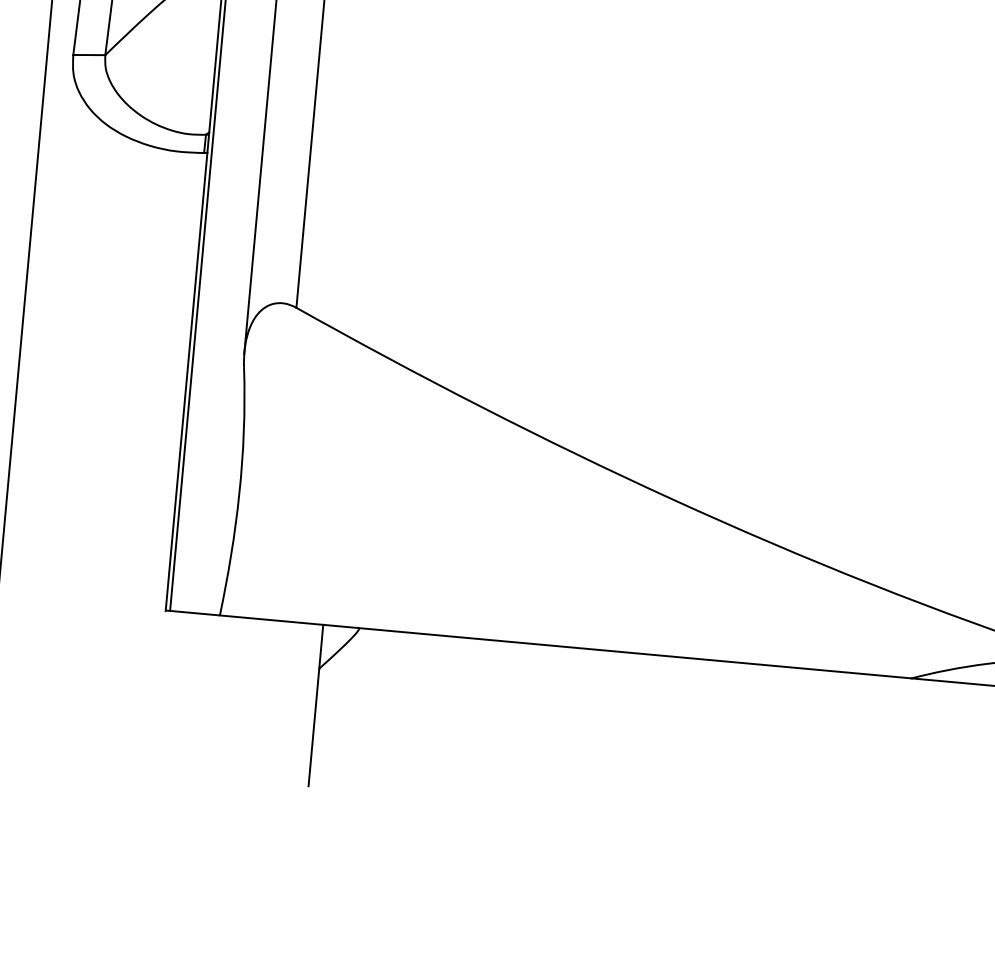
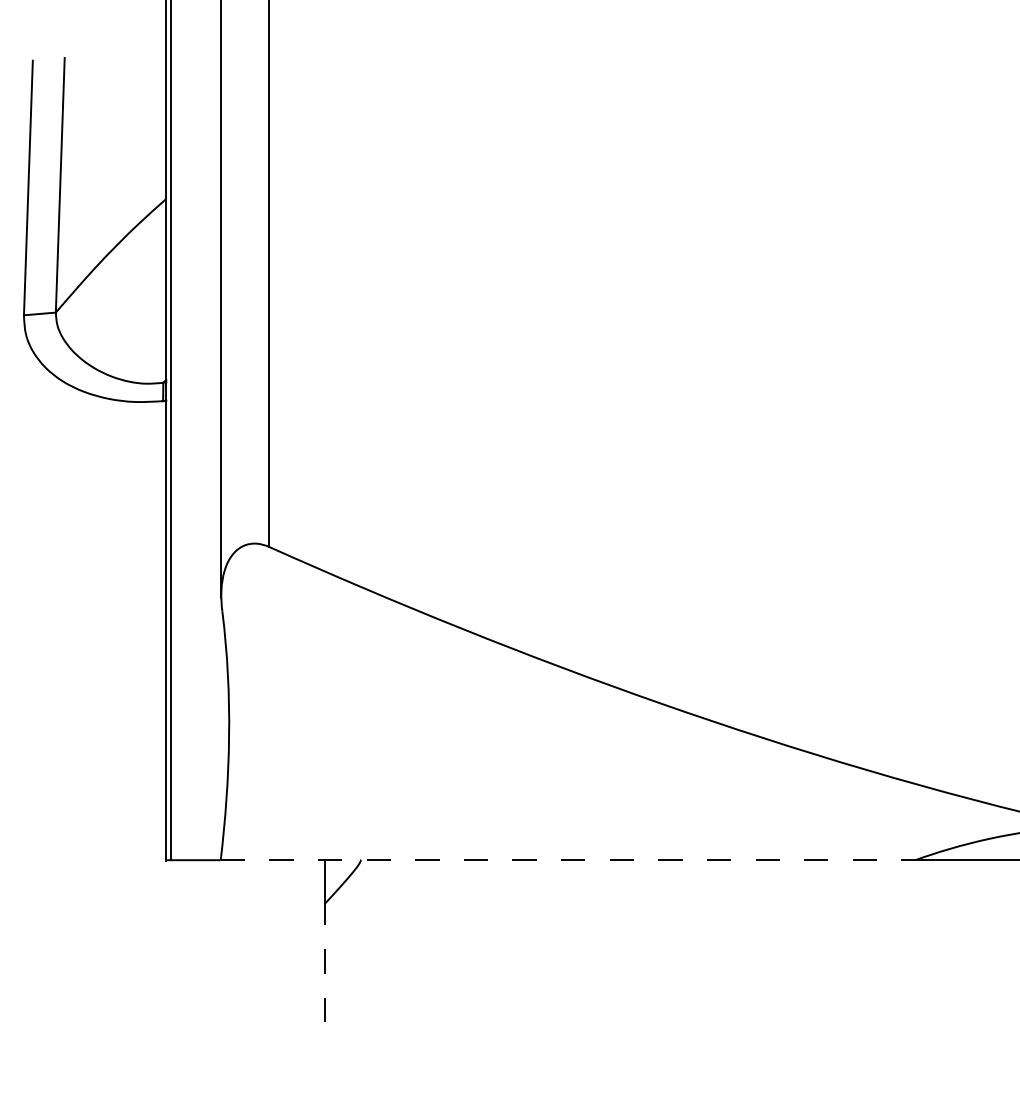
line: (566, 647) -> (568, 860), solid -> dashed
line: (313, 726) -> (324, 962), solid -> dashed

